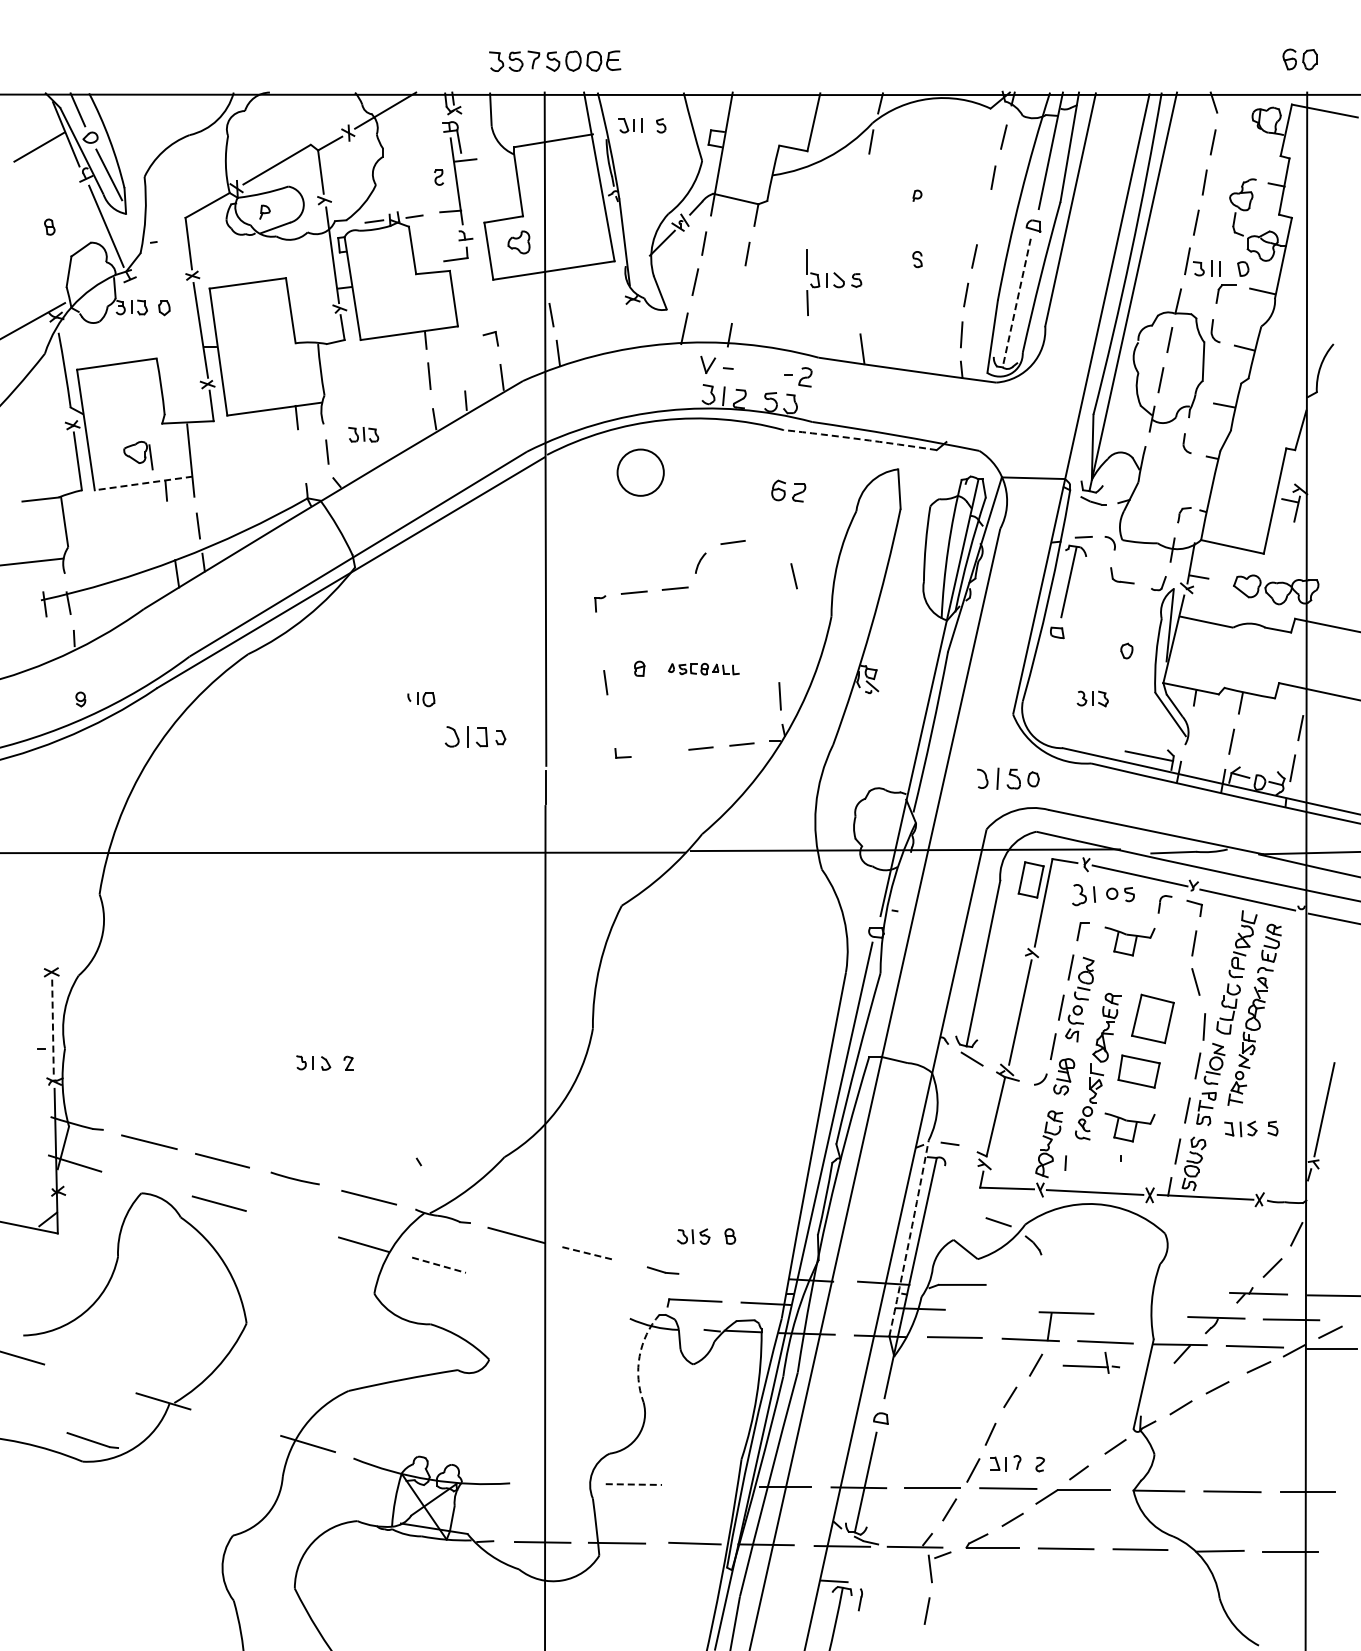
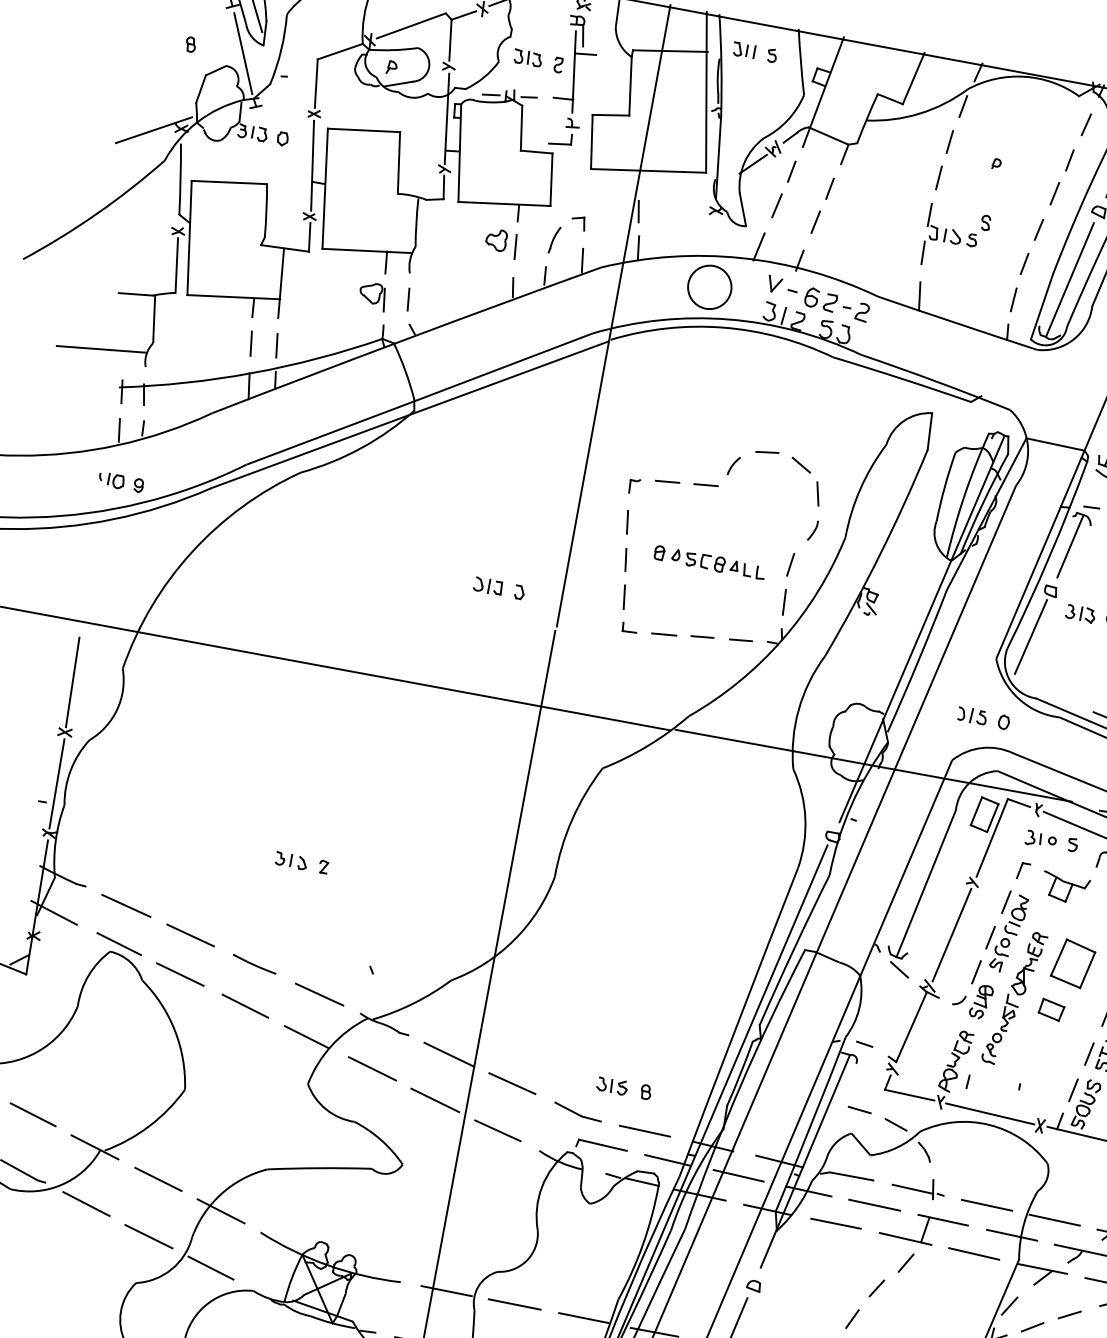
line: (863, 181) -> (949, 141), added
line: (983, 215) -> (1054, 193), added
line: (859, 221) -> (938, 177), added
part: (518, 242) -> (496, 239), moved
part: (834, 282) -> (951, 238), moved
line: (738, 291) -> (815, 221), added
line: (1016, 303) -> (1069, 280), dashed -> solid
part: (468, 361) -> (554, 240), added
part: (363, 434) -> (527, 57), moved
arc: (860, 439) -> (902, 379), dashed -> solid
part: (138, 455) -> (372, 296), moved
circle: (640, 472) -> (709, 287), moved
line: (143, 483) -> (233, 297), dashed -> solid
part: (788, 490) -> (820, 299), moved
line: (170, 528) -> (250, 343), added
line: (770, 549) -> (800, 465), added
part: (795, 615) -> (812, 530), added
line: (599, 642) -> (626, 521), added
line: (49, 645) -> (119, 430), added
line: (778, 655) -> (789, 564), added
part: (703, 668) -> (718, 563), size x1.43
line: (1044, 684) -> (1030, 636), added
part: (1092, 698) -> (1080, 613), moved
part: (421, 699) -> (111, 480), moved
line: (610, 721) -> (623, 596), added
part: (466, 736) -> (488, 585), size x0.71
line: (660, 753) -> (664, 634), added
part: (998, 778) -> (971, 715), size x0.71
part: (1094, 895) -> (1040, 839), size x0.71
line: (49, 918) -> (72, 682), added
line: (53, 1028) -> (57, 784), dashed -> solid
part: (1139, 1071) -> (1051, 1009), size x0.62
part: (1129, 1127) -> (1032, 1059), removed
line: (149, 1183) -> (119, 943), added
line: (957, 1213) -> (859, 1109), added
line: (293, 1223) -> (245, 1005), added
arc: (909, 1238) -> (811, 1124), dashed -> solid
line: (588, 1253) -> (512, 1083), dashed -> solid
line: (439, 1265) -> (372, 1069), dashed -> solid
part: (662, 1270) -> (577, 1111), size x1.67
line: (736, 1277) -> (644, 1131), added
line: (510, 1285) -> (434, 1099), added
line: (1109, 1288) -> (987, 1204), added
line: (1183, 1291) -> (1054, 1220), added
line: (582, 1305) -> (497, 1130), added
line: (843, 1305) -> (738, 1175), added
line: (991, 1310) -> (874, 1205), added
line: (1141, 1315) -> (1011, 1235), added
arc: (639, 1356) -> (541, 1187), dashed -> solid
part: (1090, 1362) -> (917, 1186), moved
line: (92, 1378) -> (33, 1114), added
line: (1152, 1389) -> (1009, 1305), added
line: (235, 1422) -> (157, 1179), added
line: (164, 1462) -> (85, 1203), added
line: (559, 1483) -> (446, 1290), added
line: (237, 1484) -> (149, 1236), added
line: (634, 1484) -> (515, 1304), dashed -> solid
line: (708, 1484) -> (583, 1317), added
line: (308, 1505) -> (211, 1268), added

